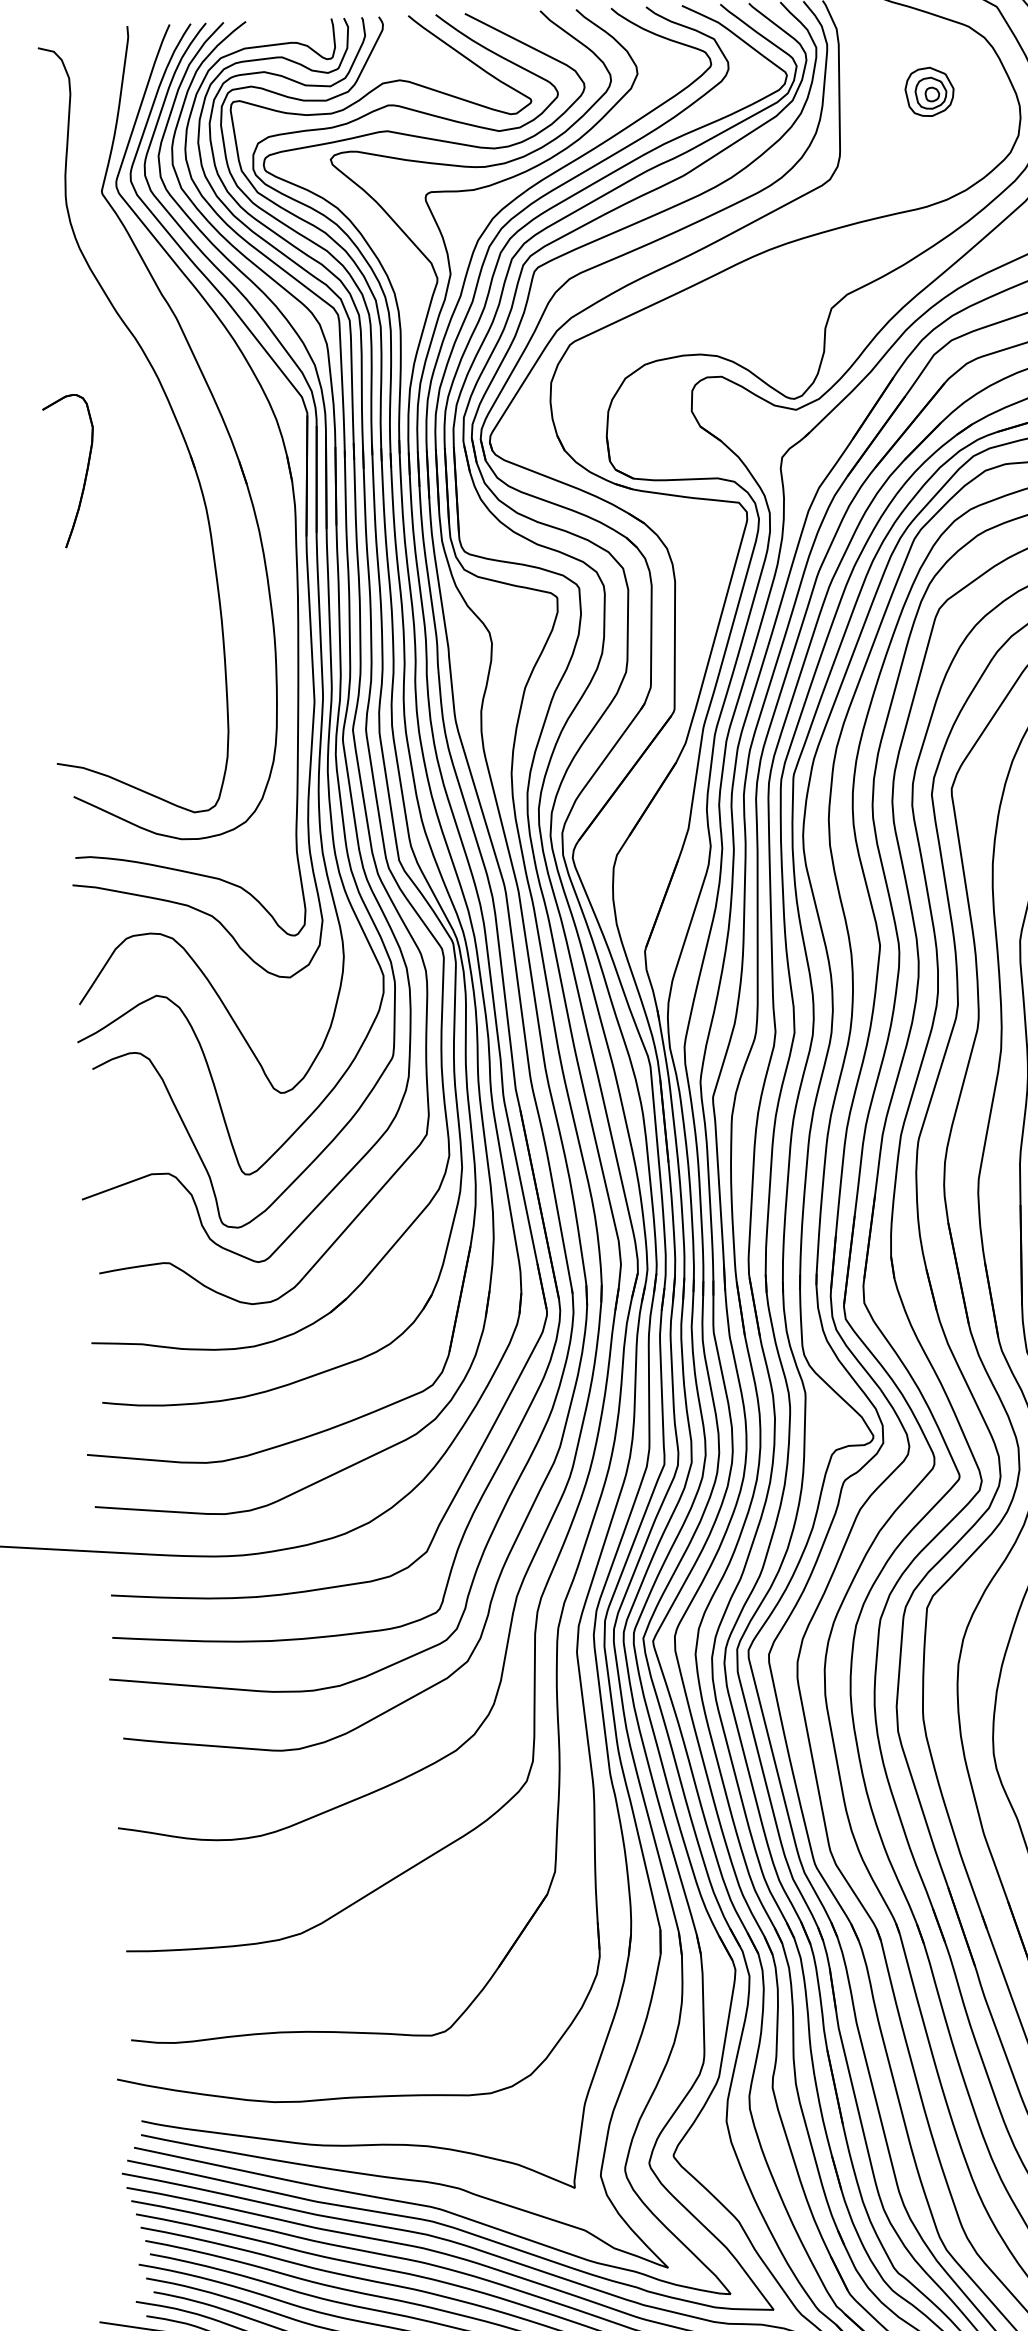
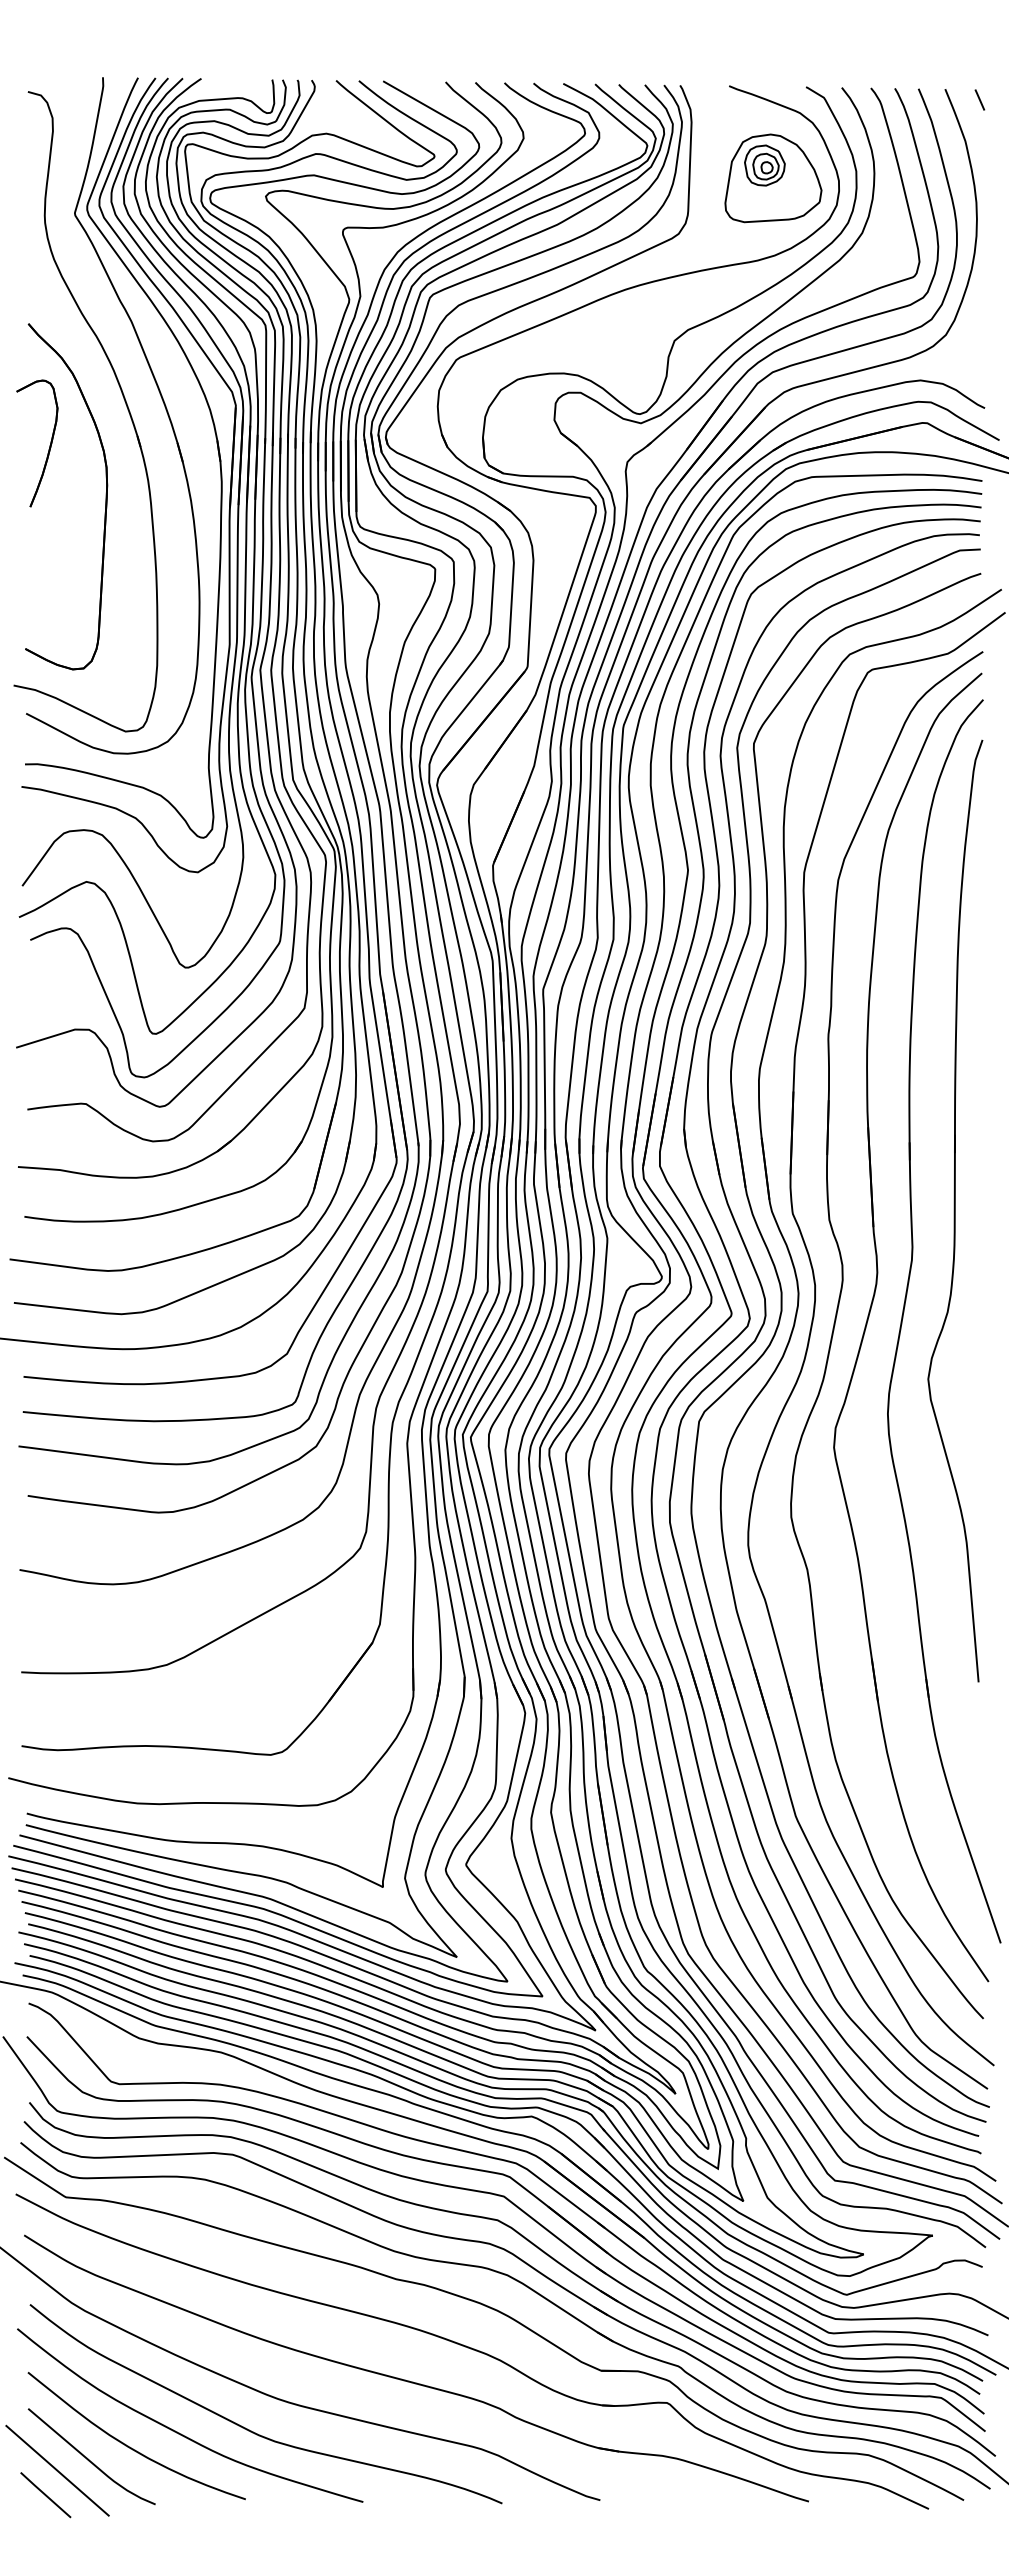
part: (940, 107) -> (773, 178), added
part: (155, 530) -> (105, 496), added

